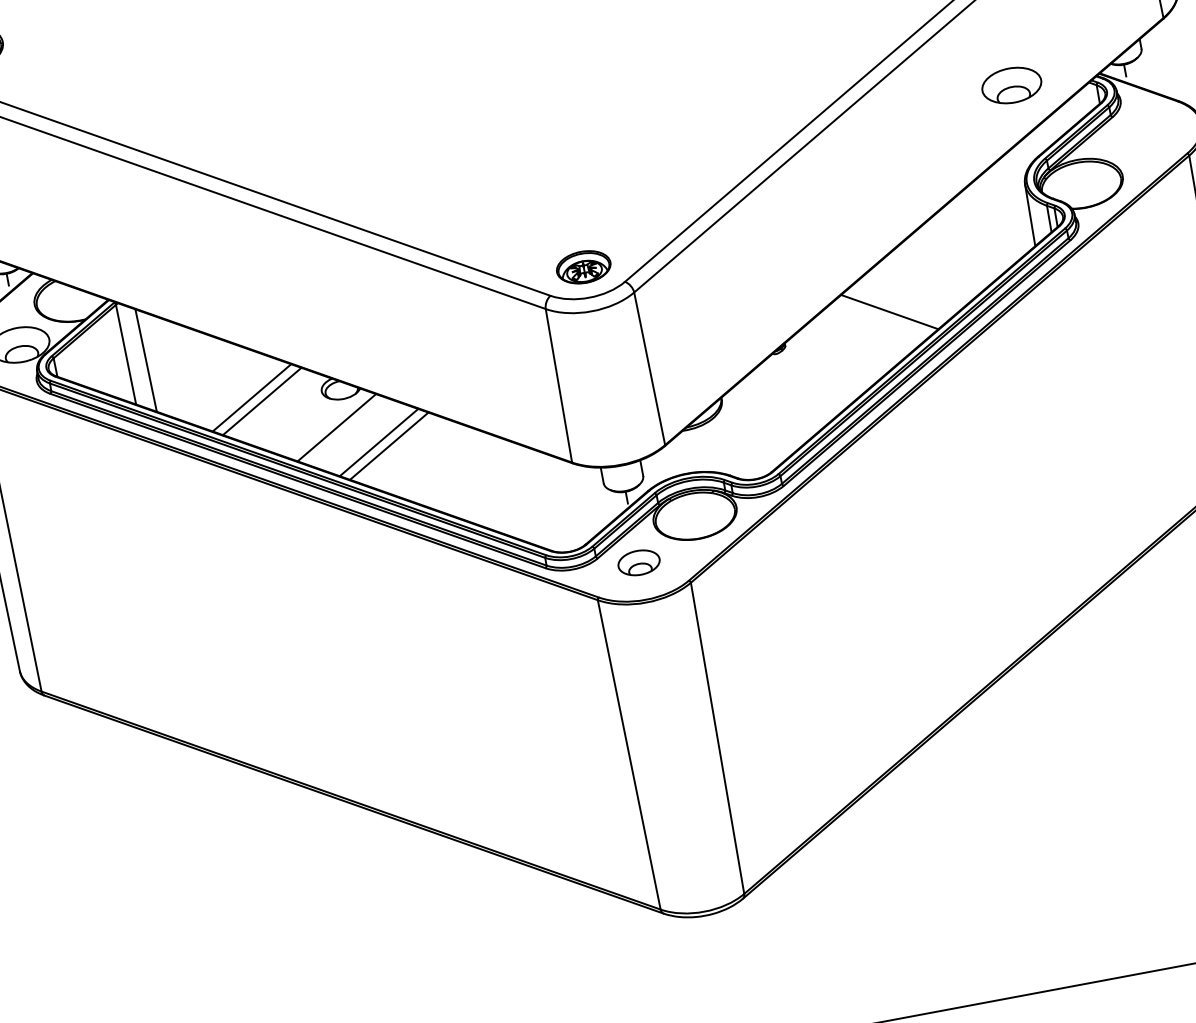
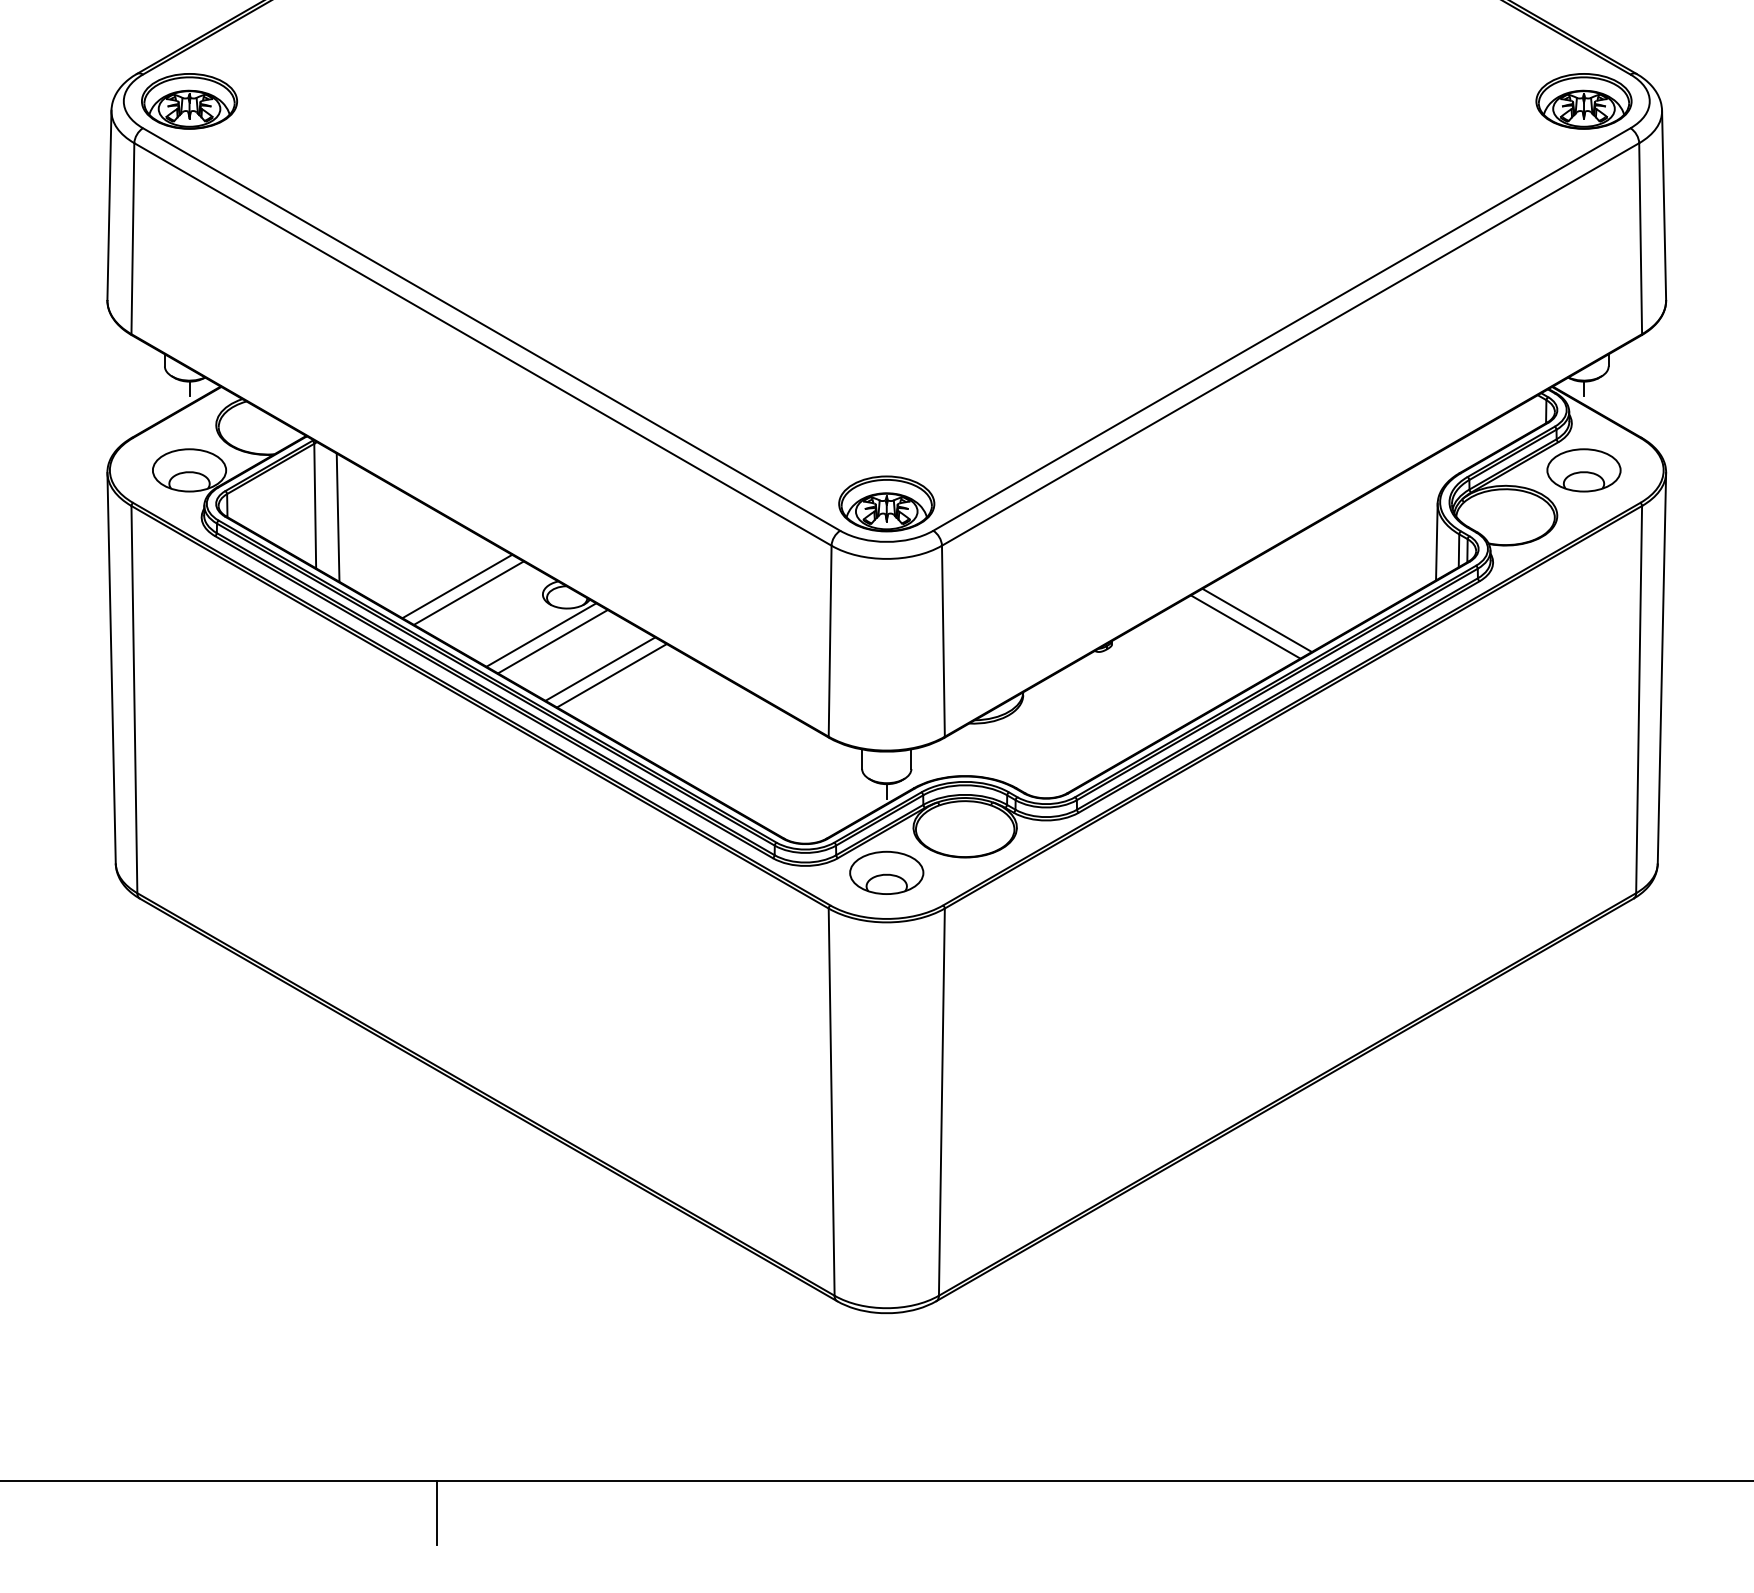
part: (1011, 85) -> (1583, 470), moved
part: (583, 266) -> (886, 503), size x1.43
line: (897, 305) -> (1256, 620), added
line: (326, 423) -> (541, 634), added
part: (638, 562) -> (886, 872), size x1.43

